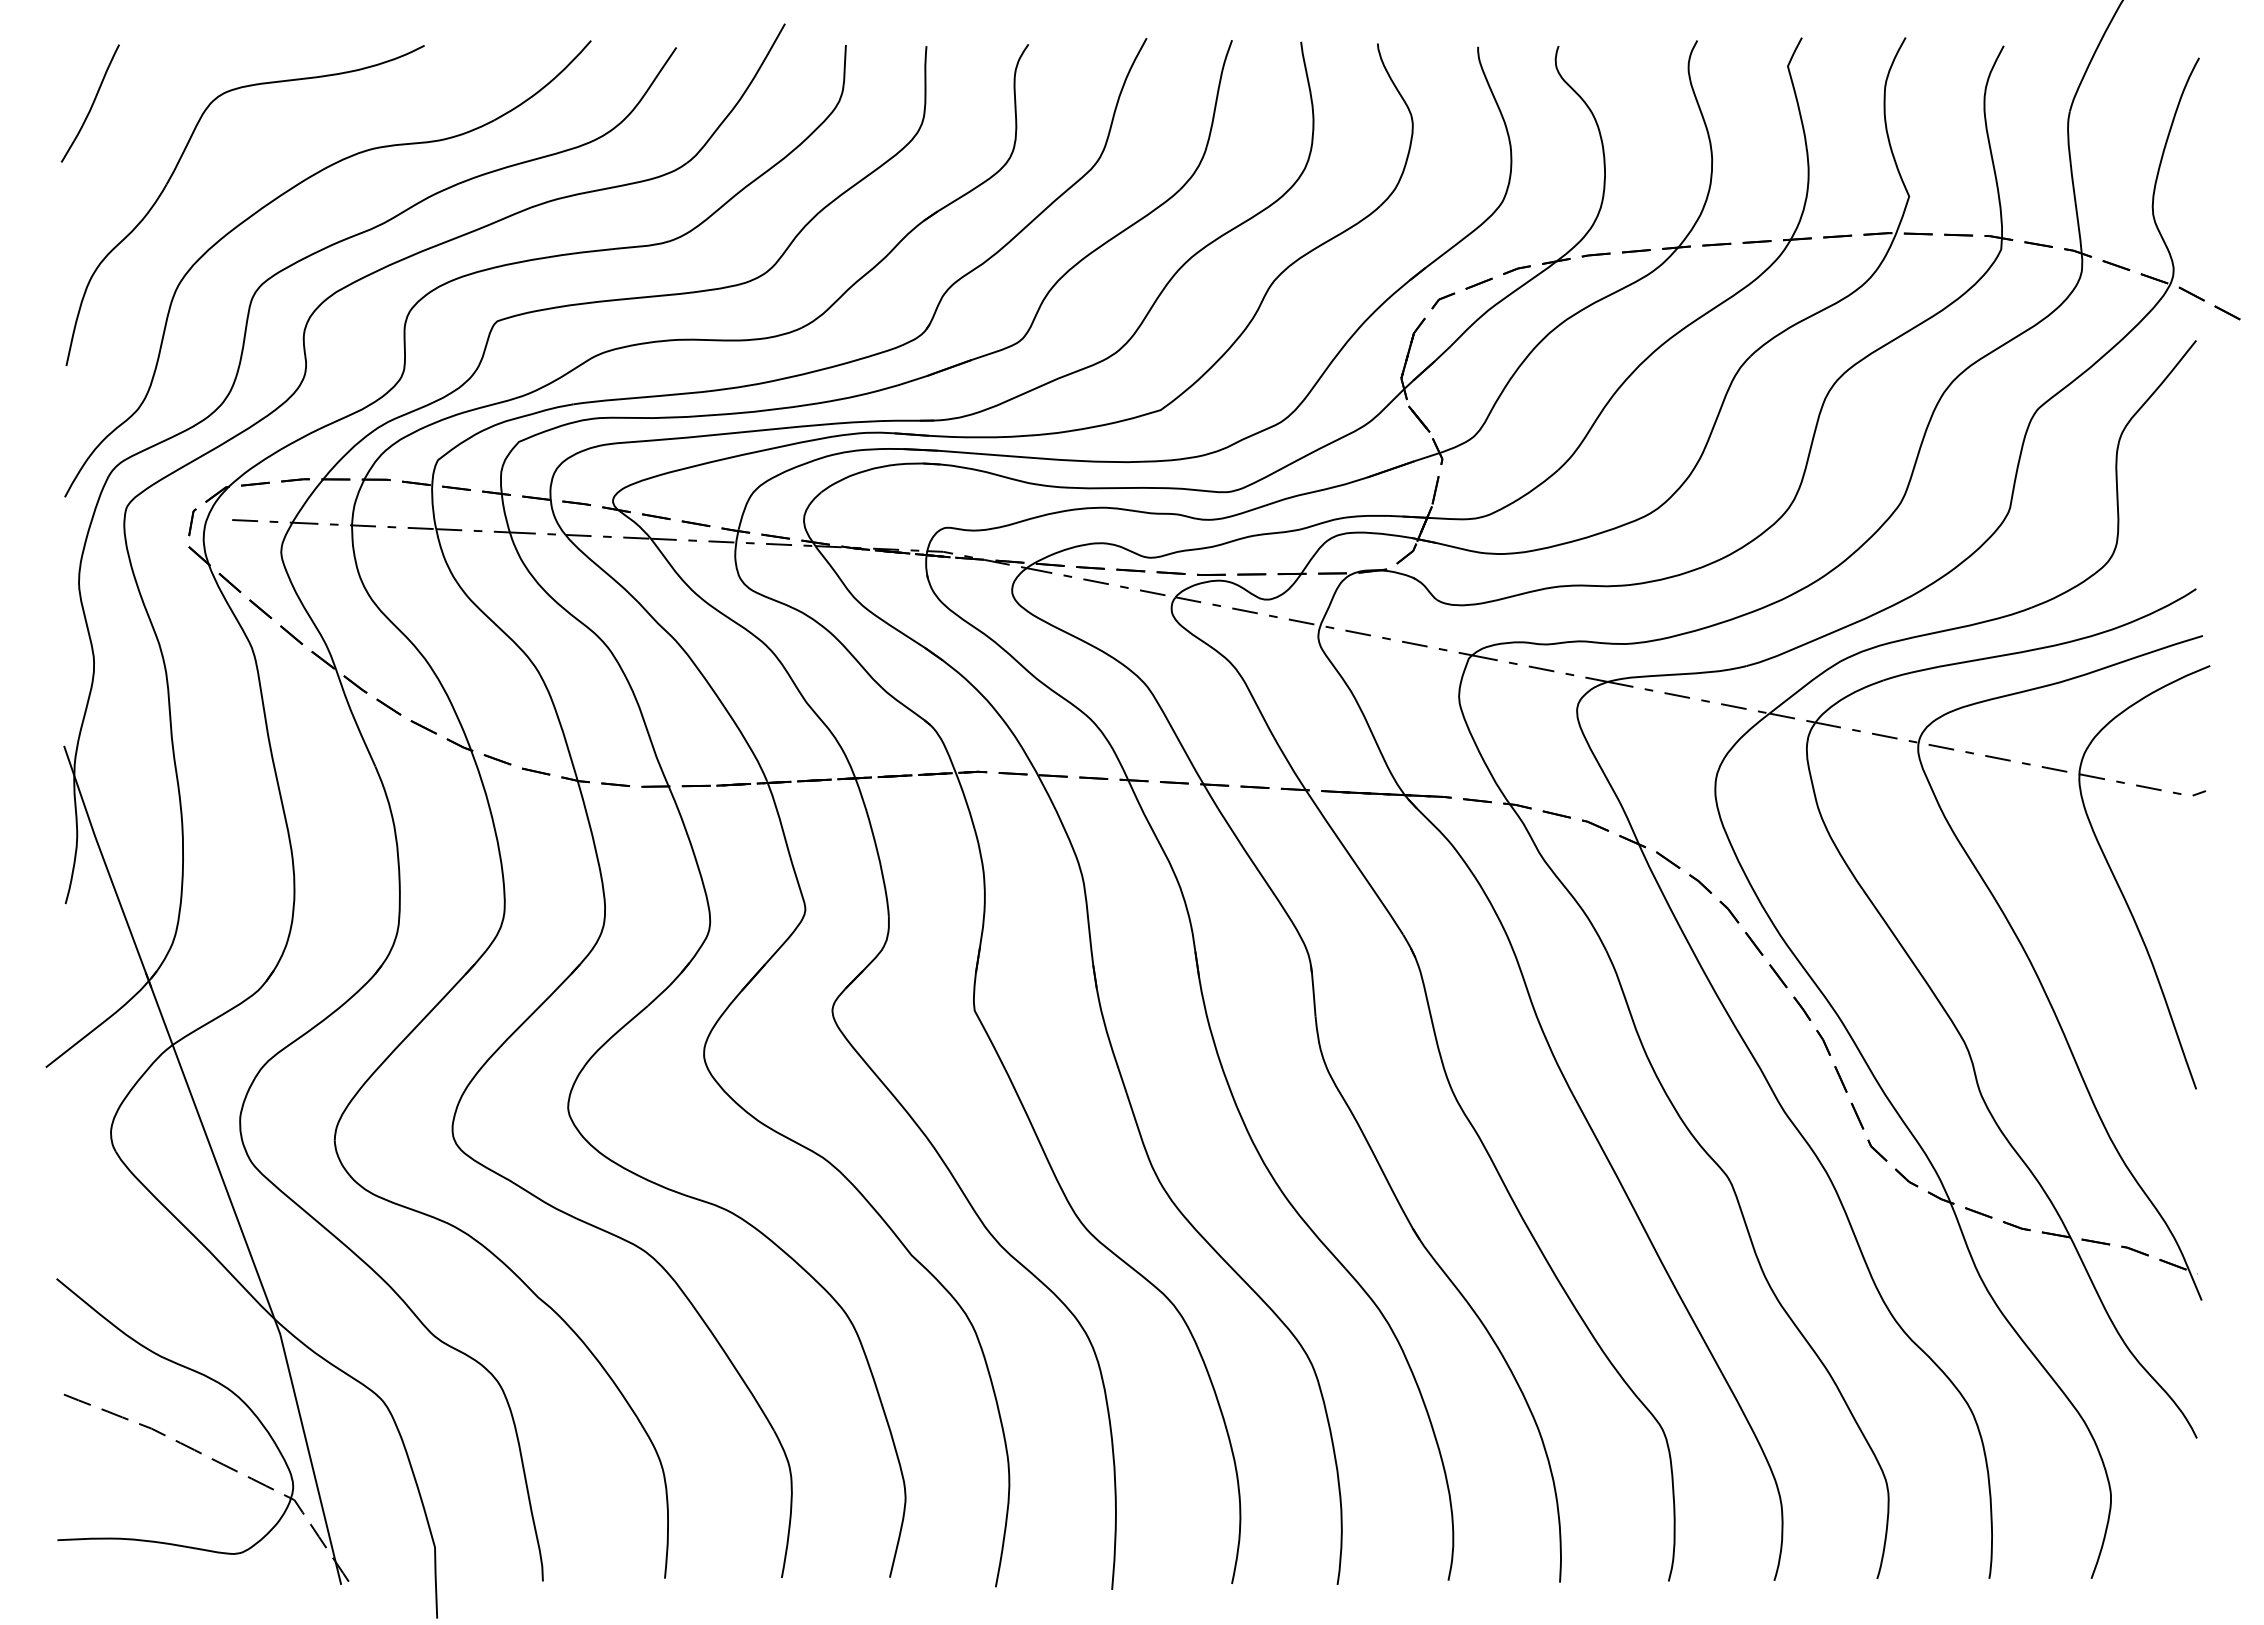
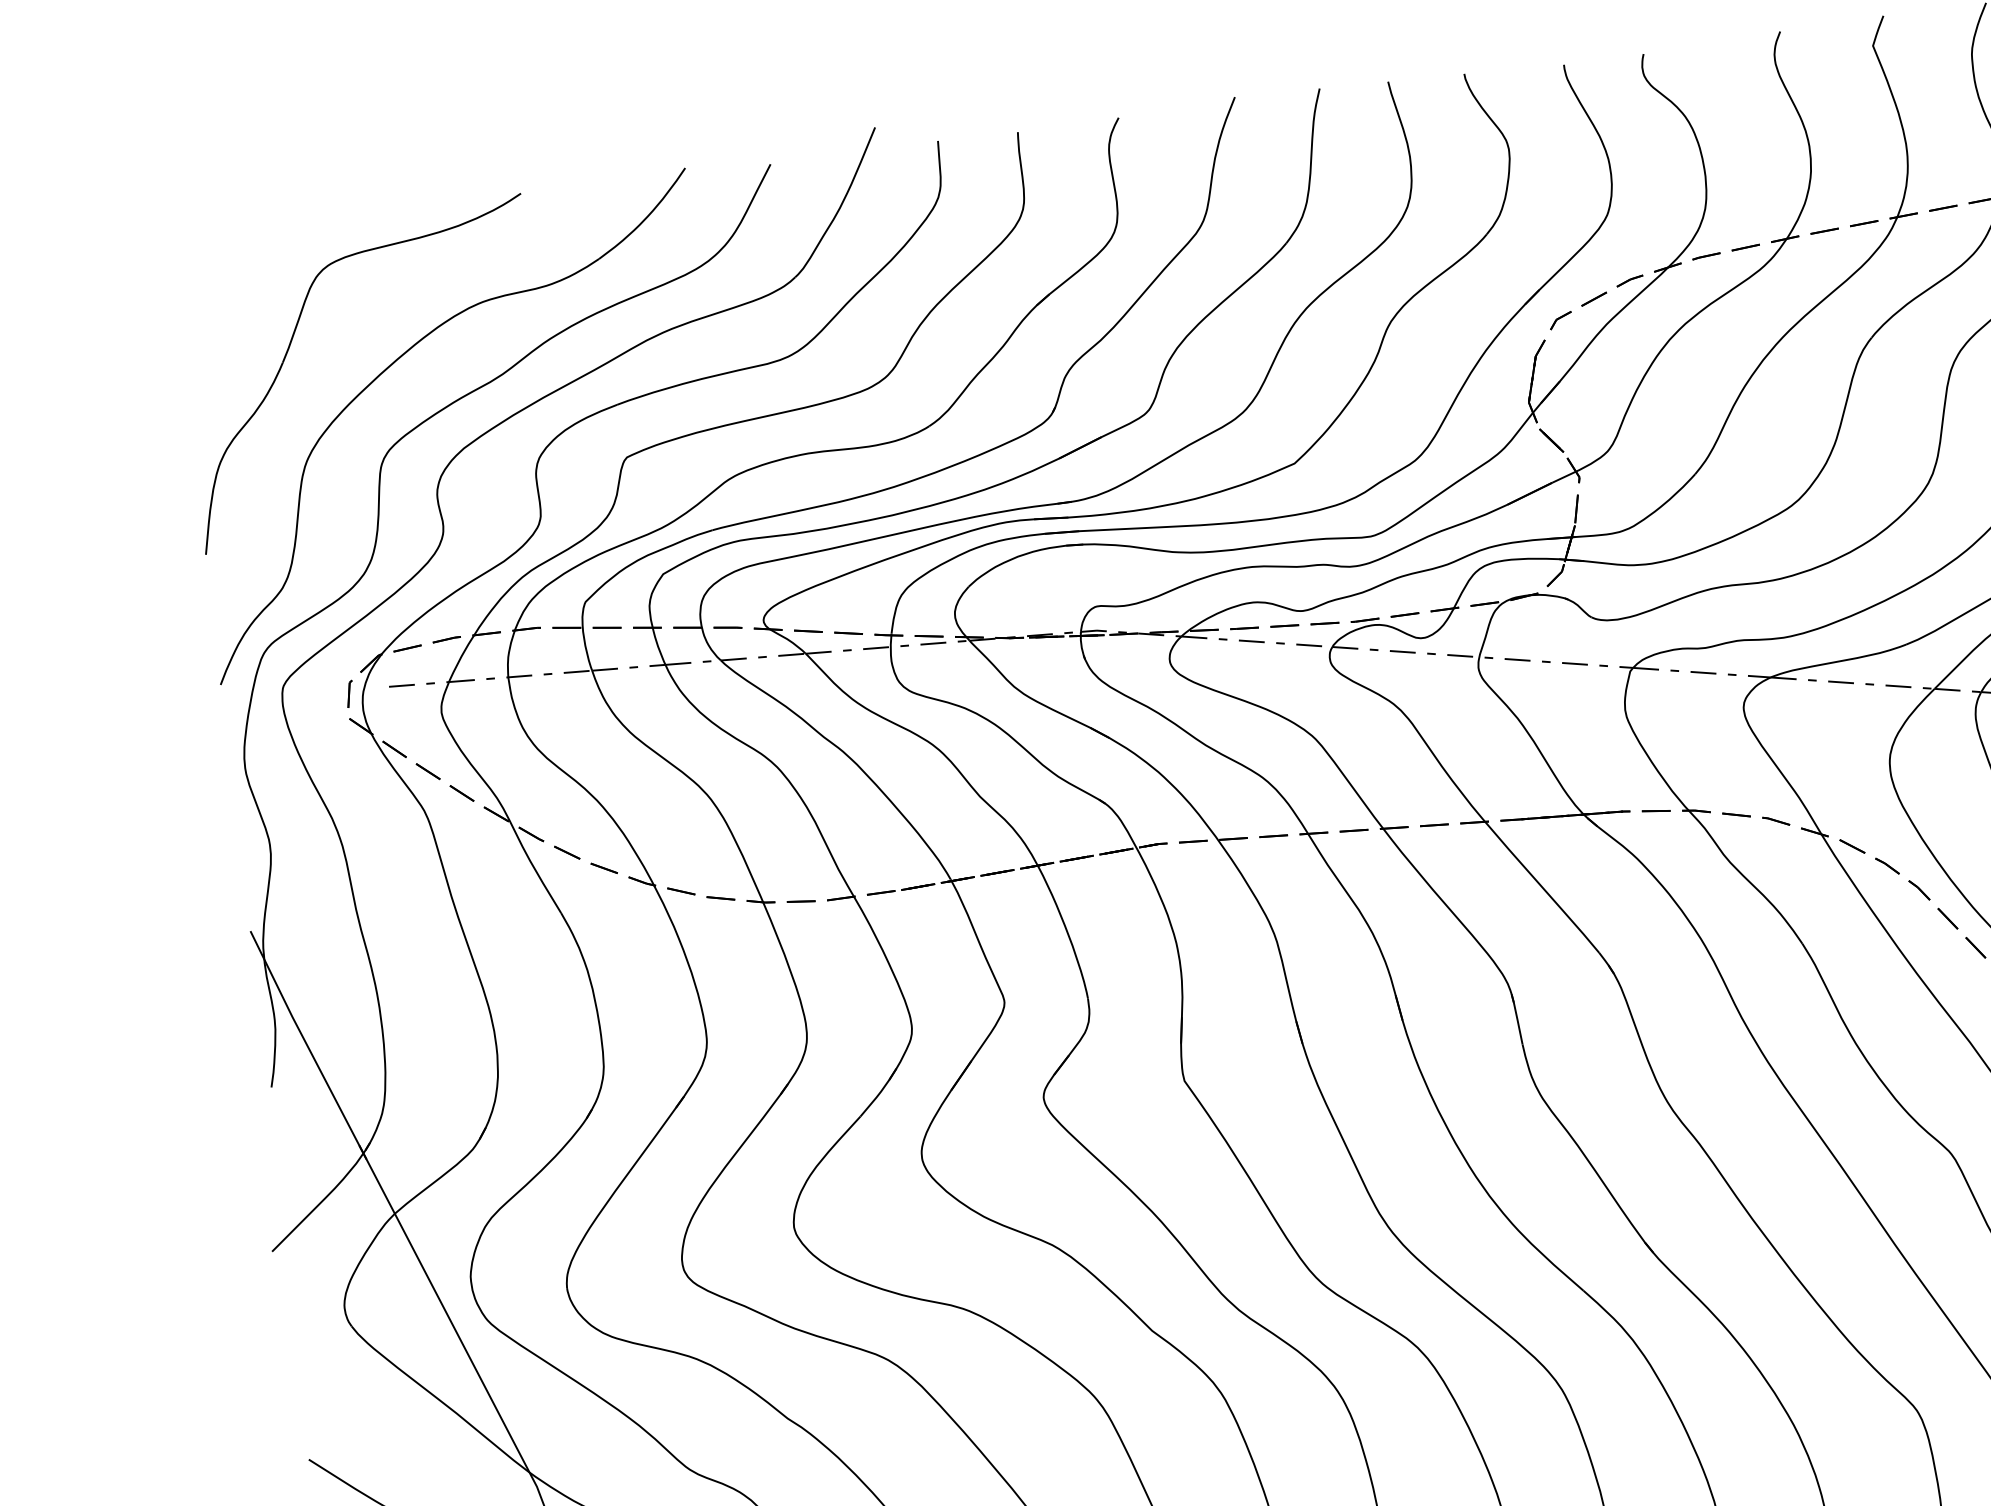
curve: (91, 104) -> (198, 292), removed

